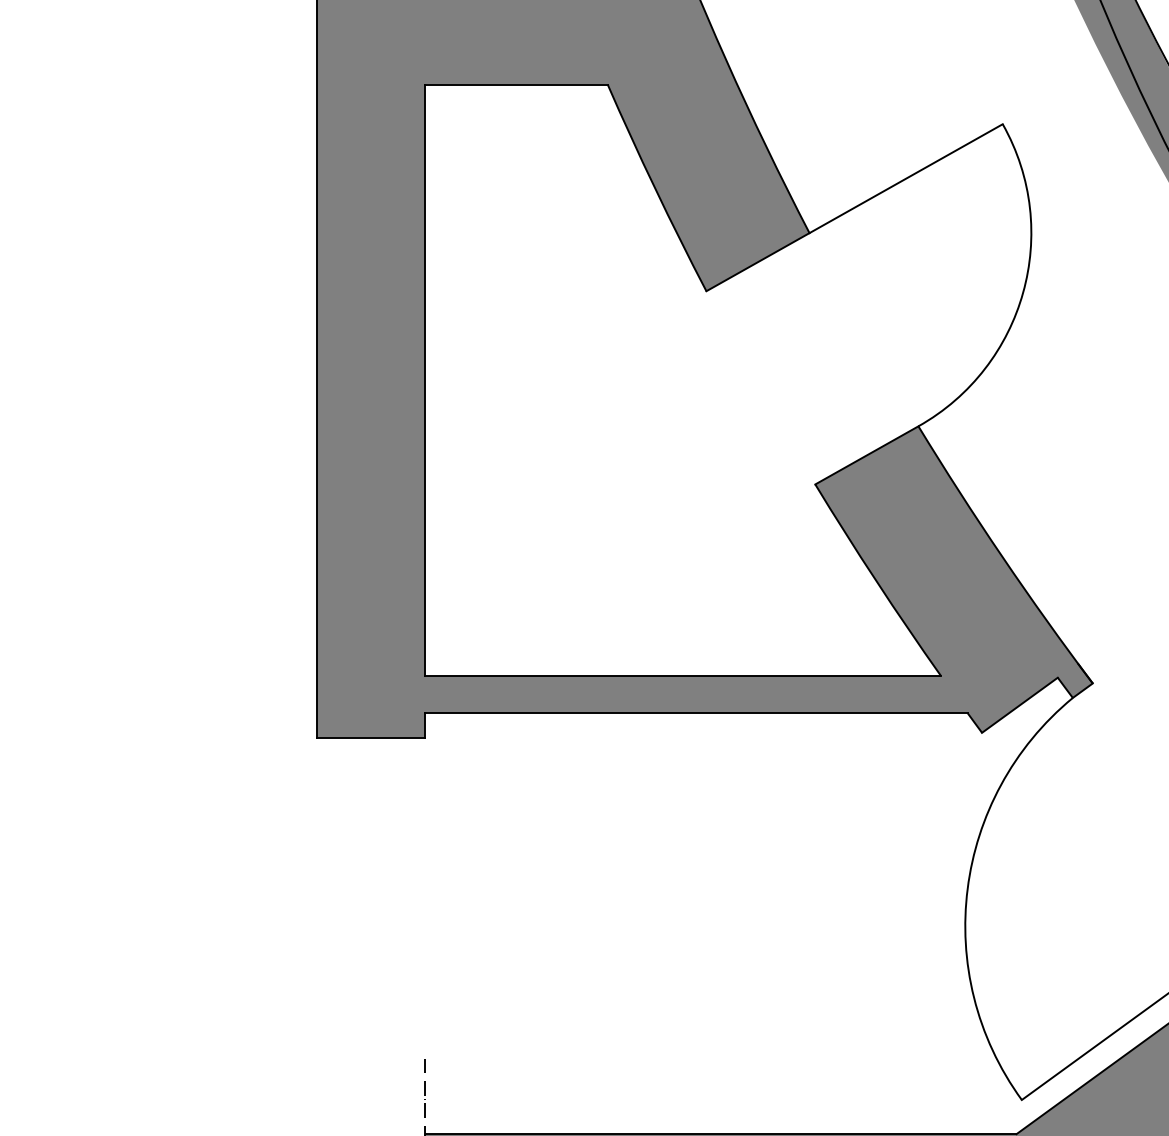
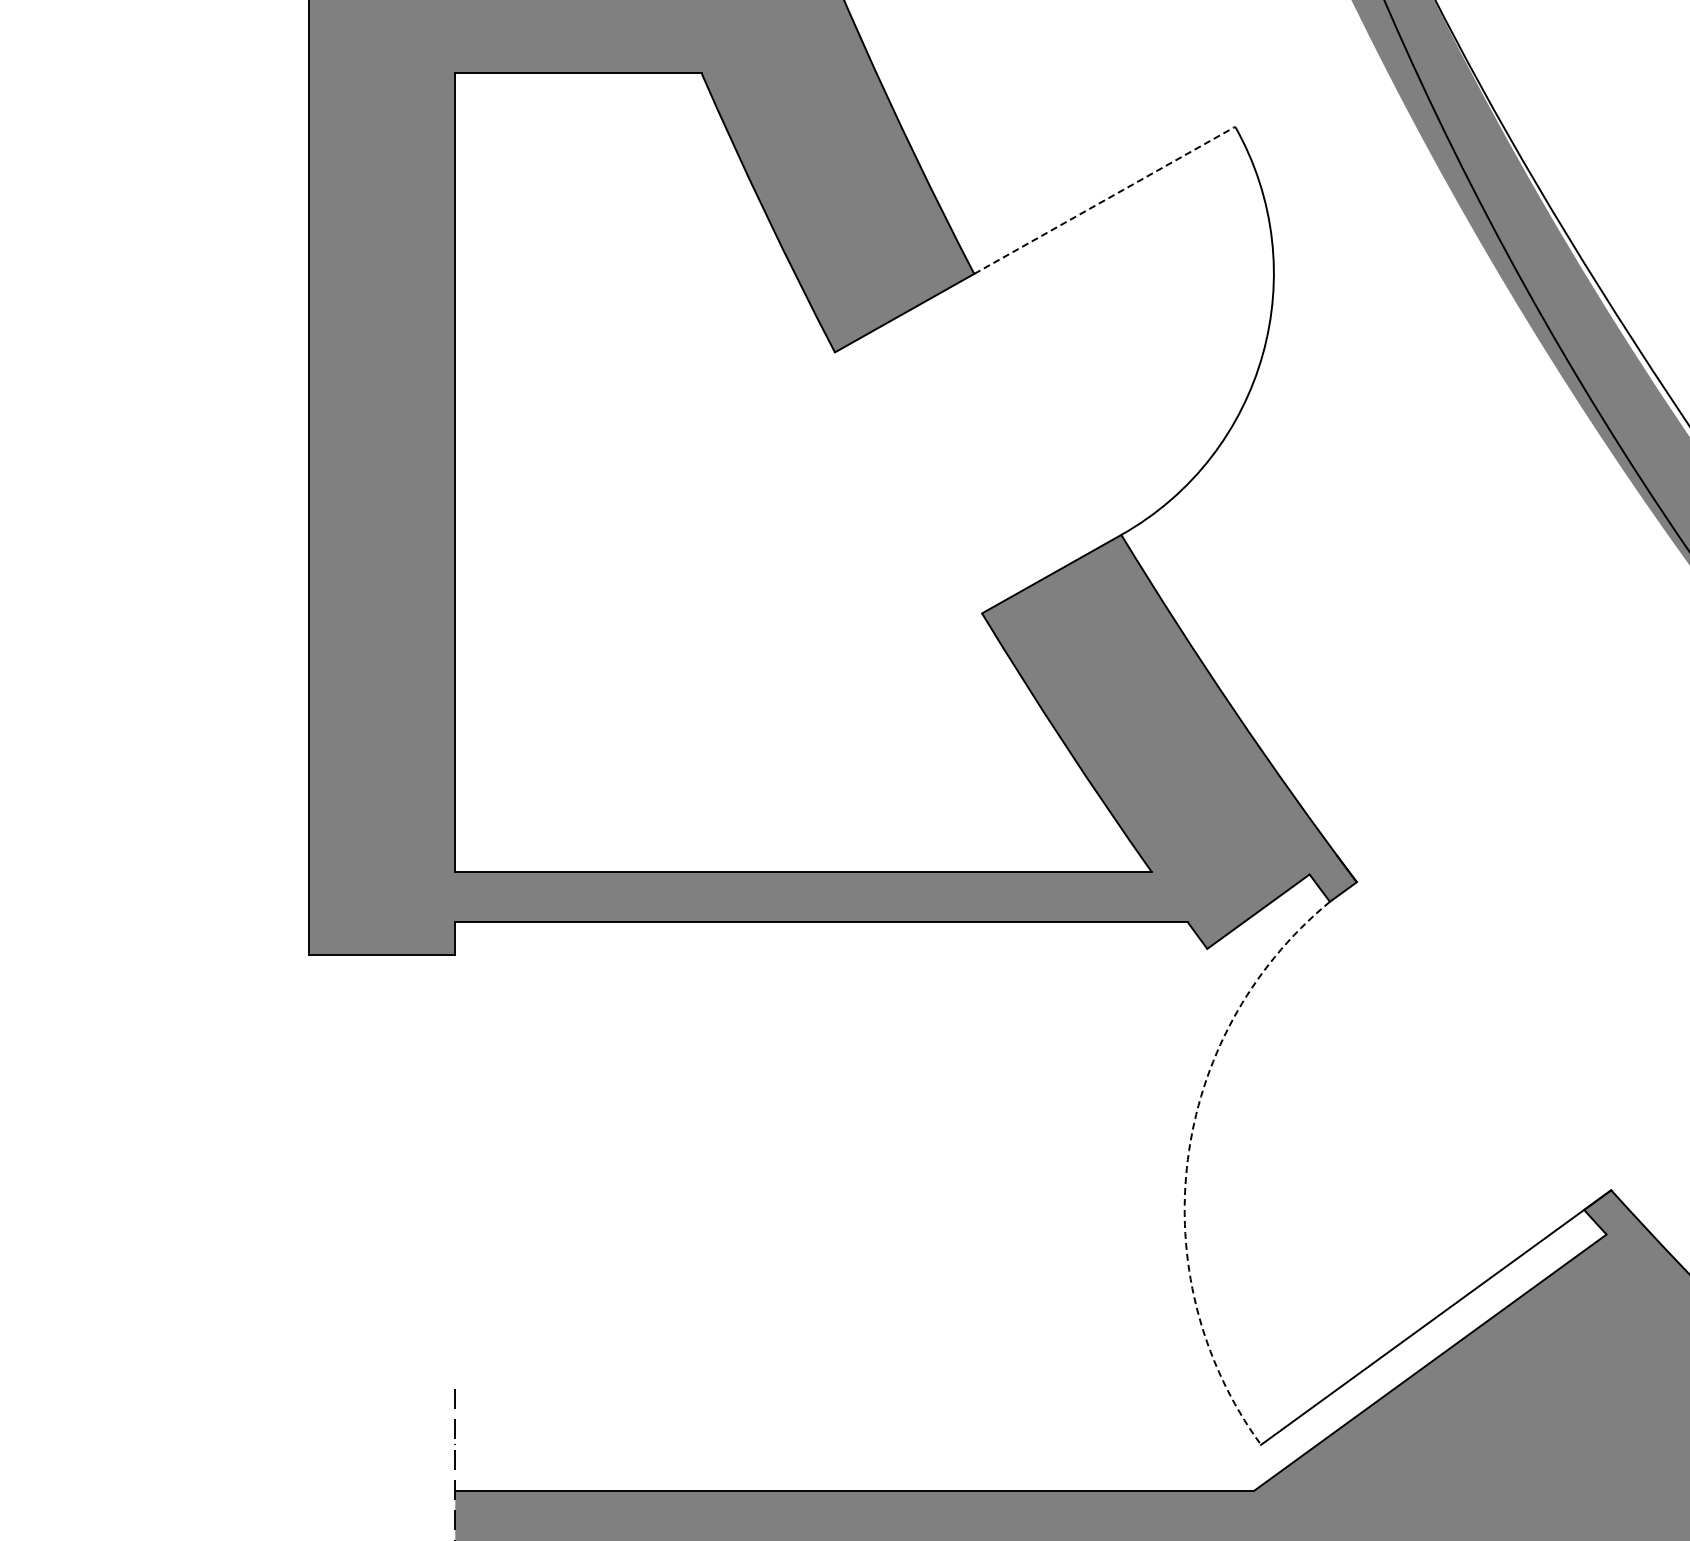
line: (905, 178) -> (1104, 200), solid -> dashed
arc: (967, 888) -> (1187, 1159), solid -> dashed

